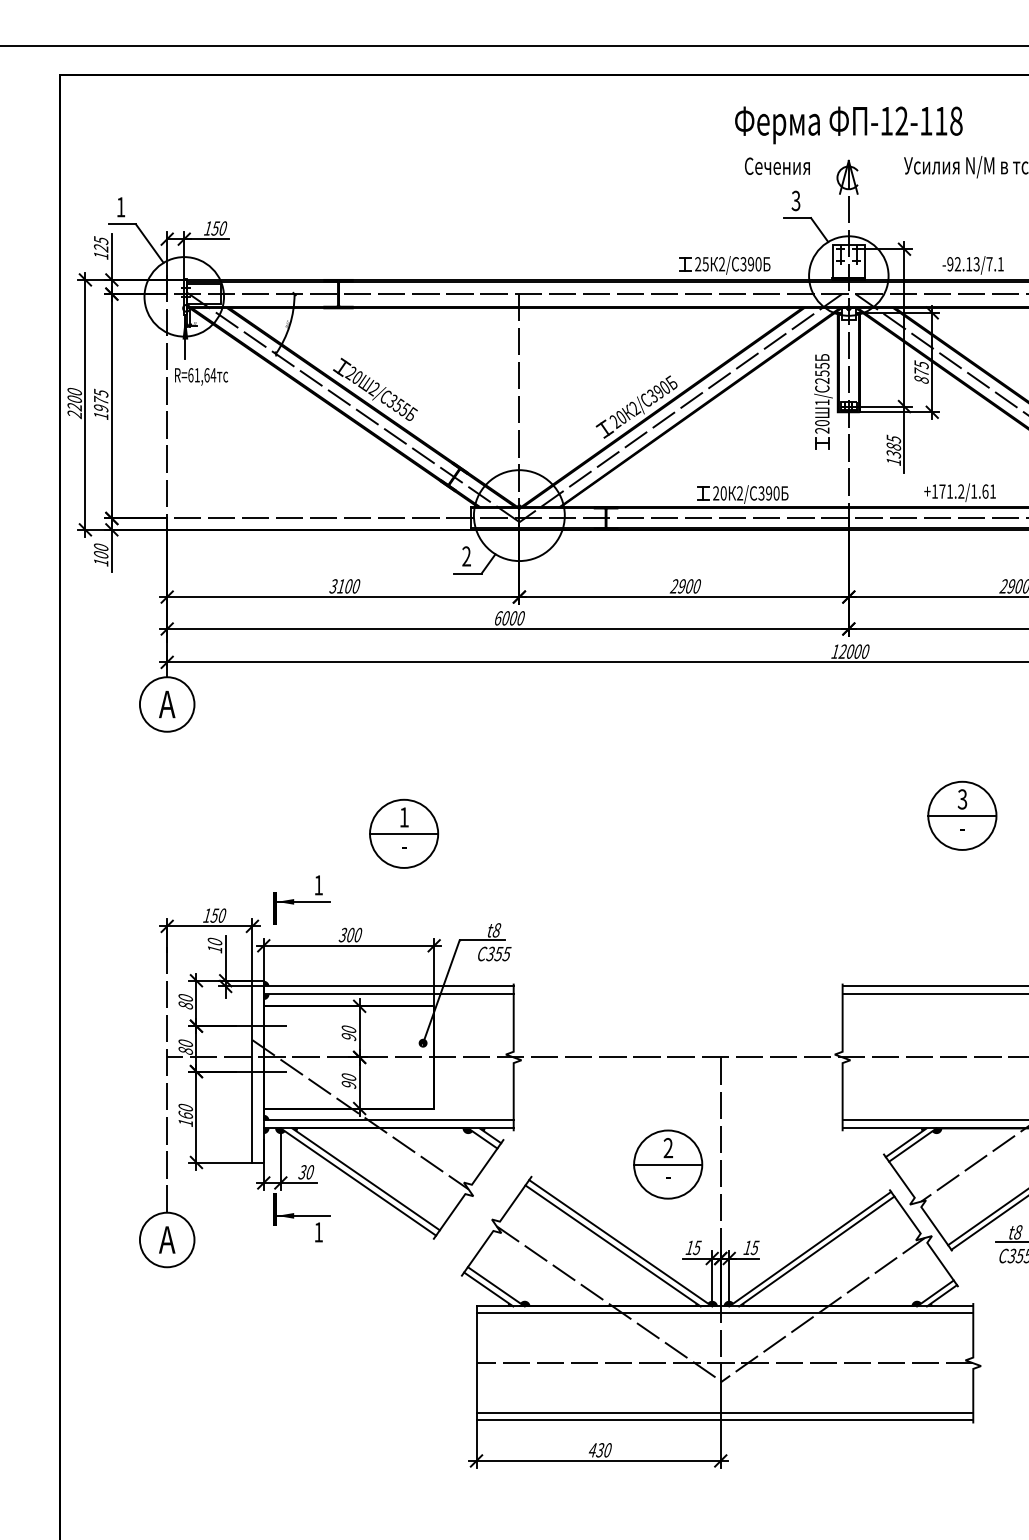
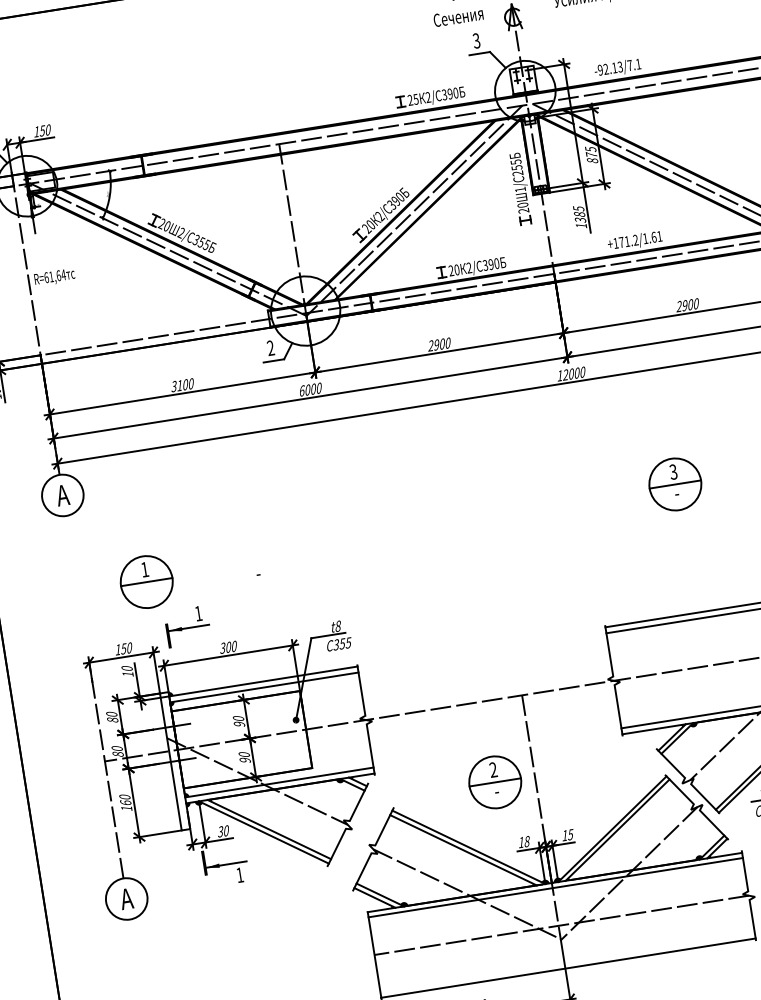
text: (201, 376) -> (54, 277), moved
part: (404, 833) -> (147, 581), moved
text: (696, 1247) -> (526, 841), 15 -> 18
line: (724, 1413) -> (567, 963), removed

